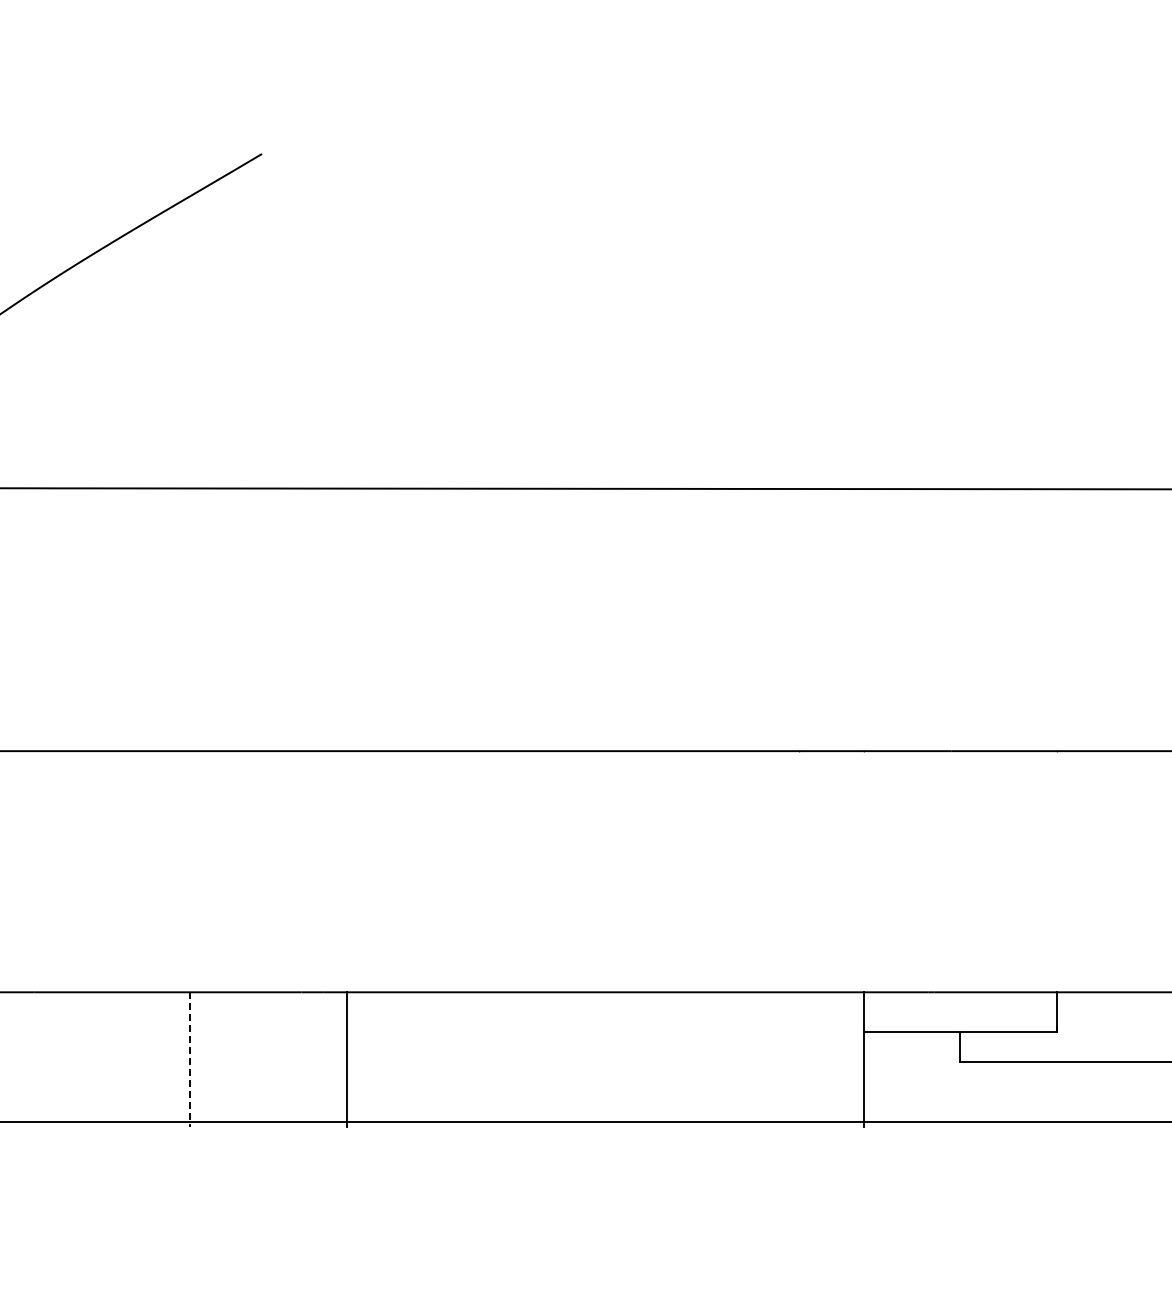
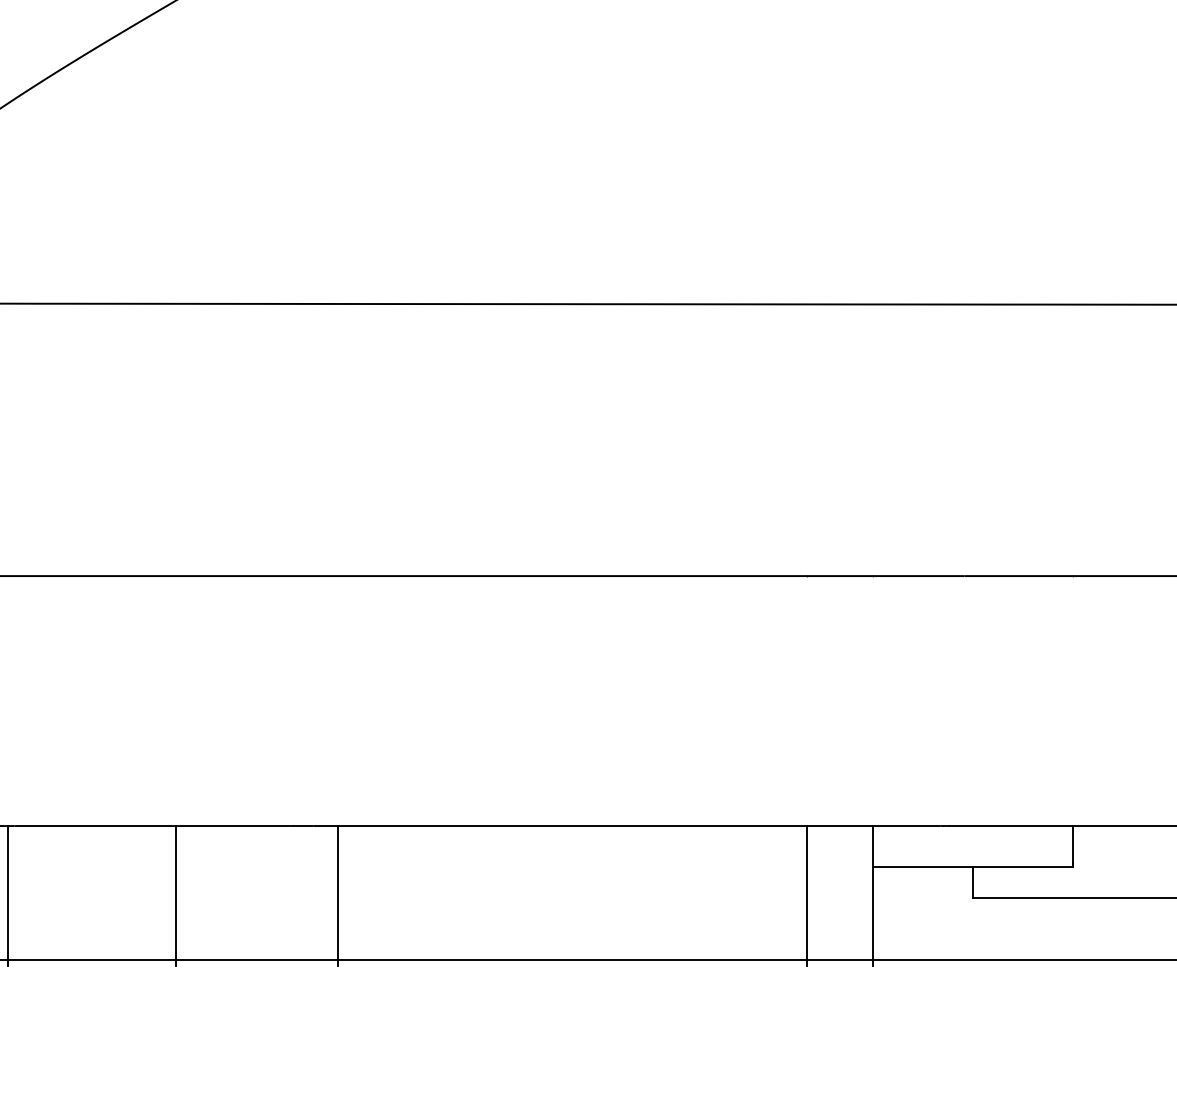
line: (29, 1059) -> (8, 895), added
line: (190, 1059) -> (175, 895), dashed -> solid
line: (799, 1059) -> (806, 895), added

